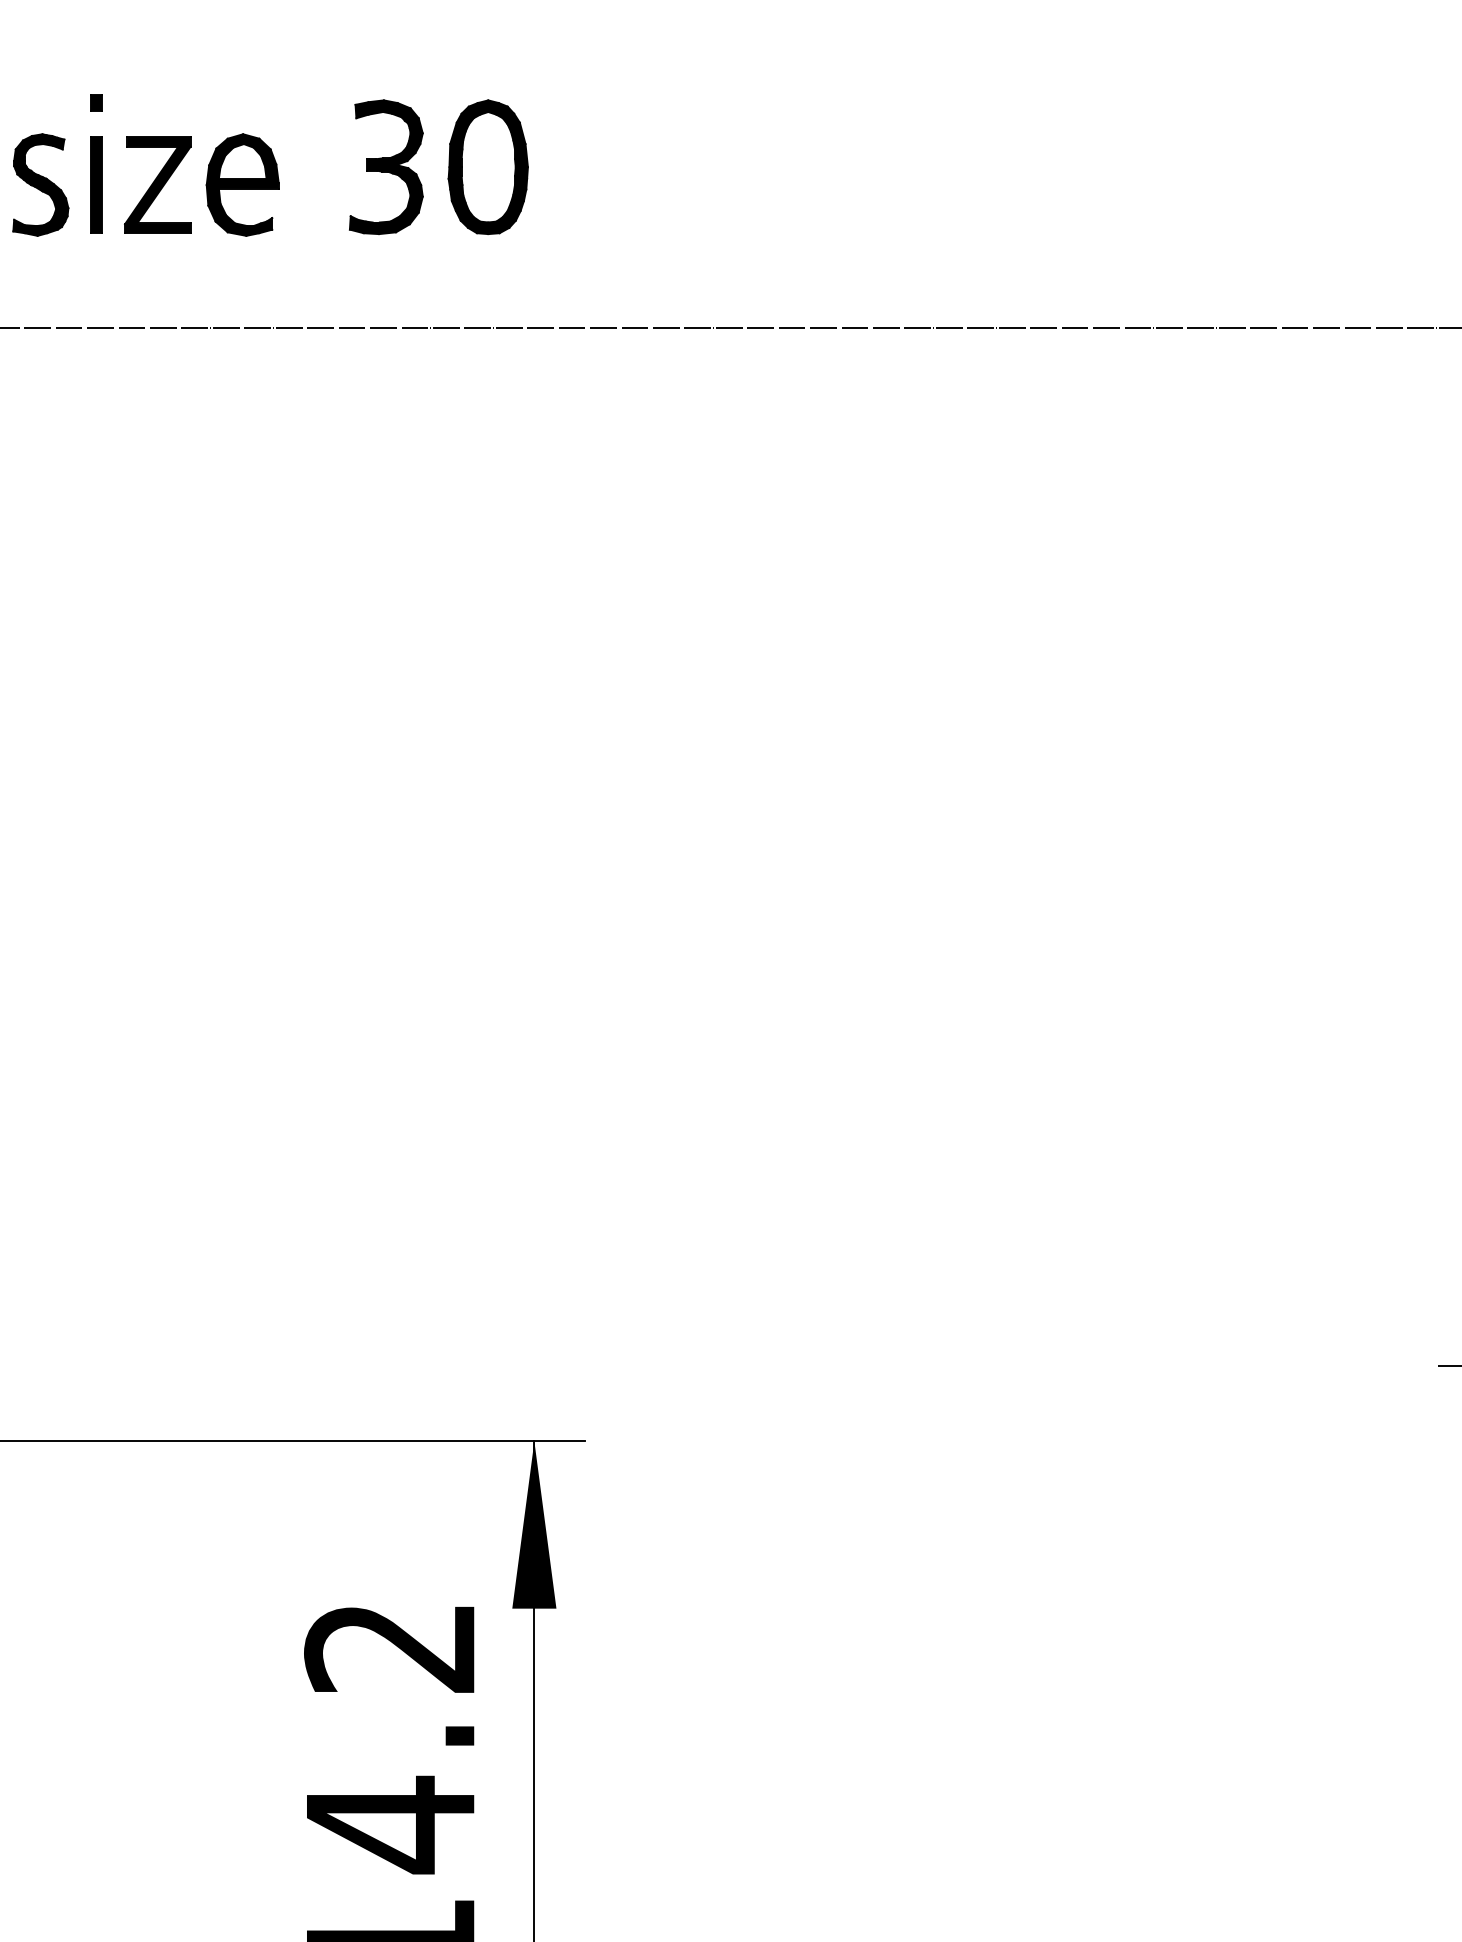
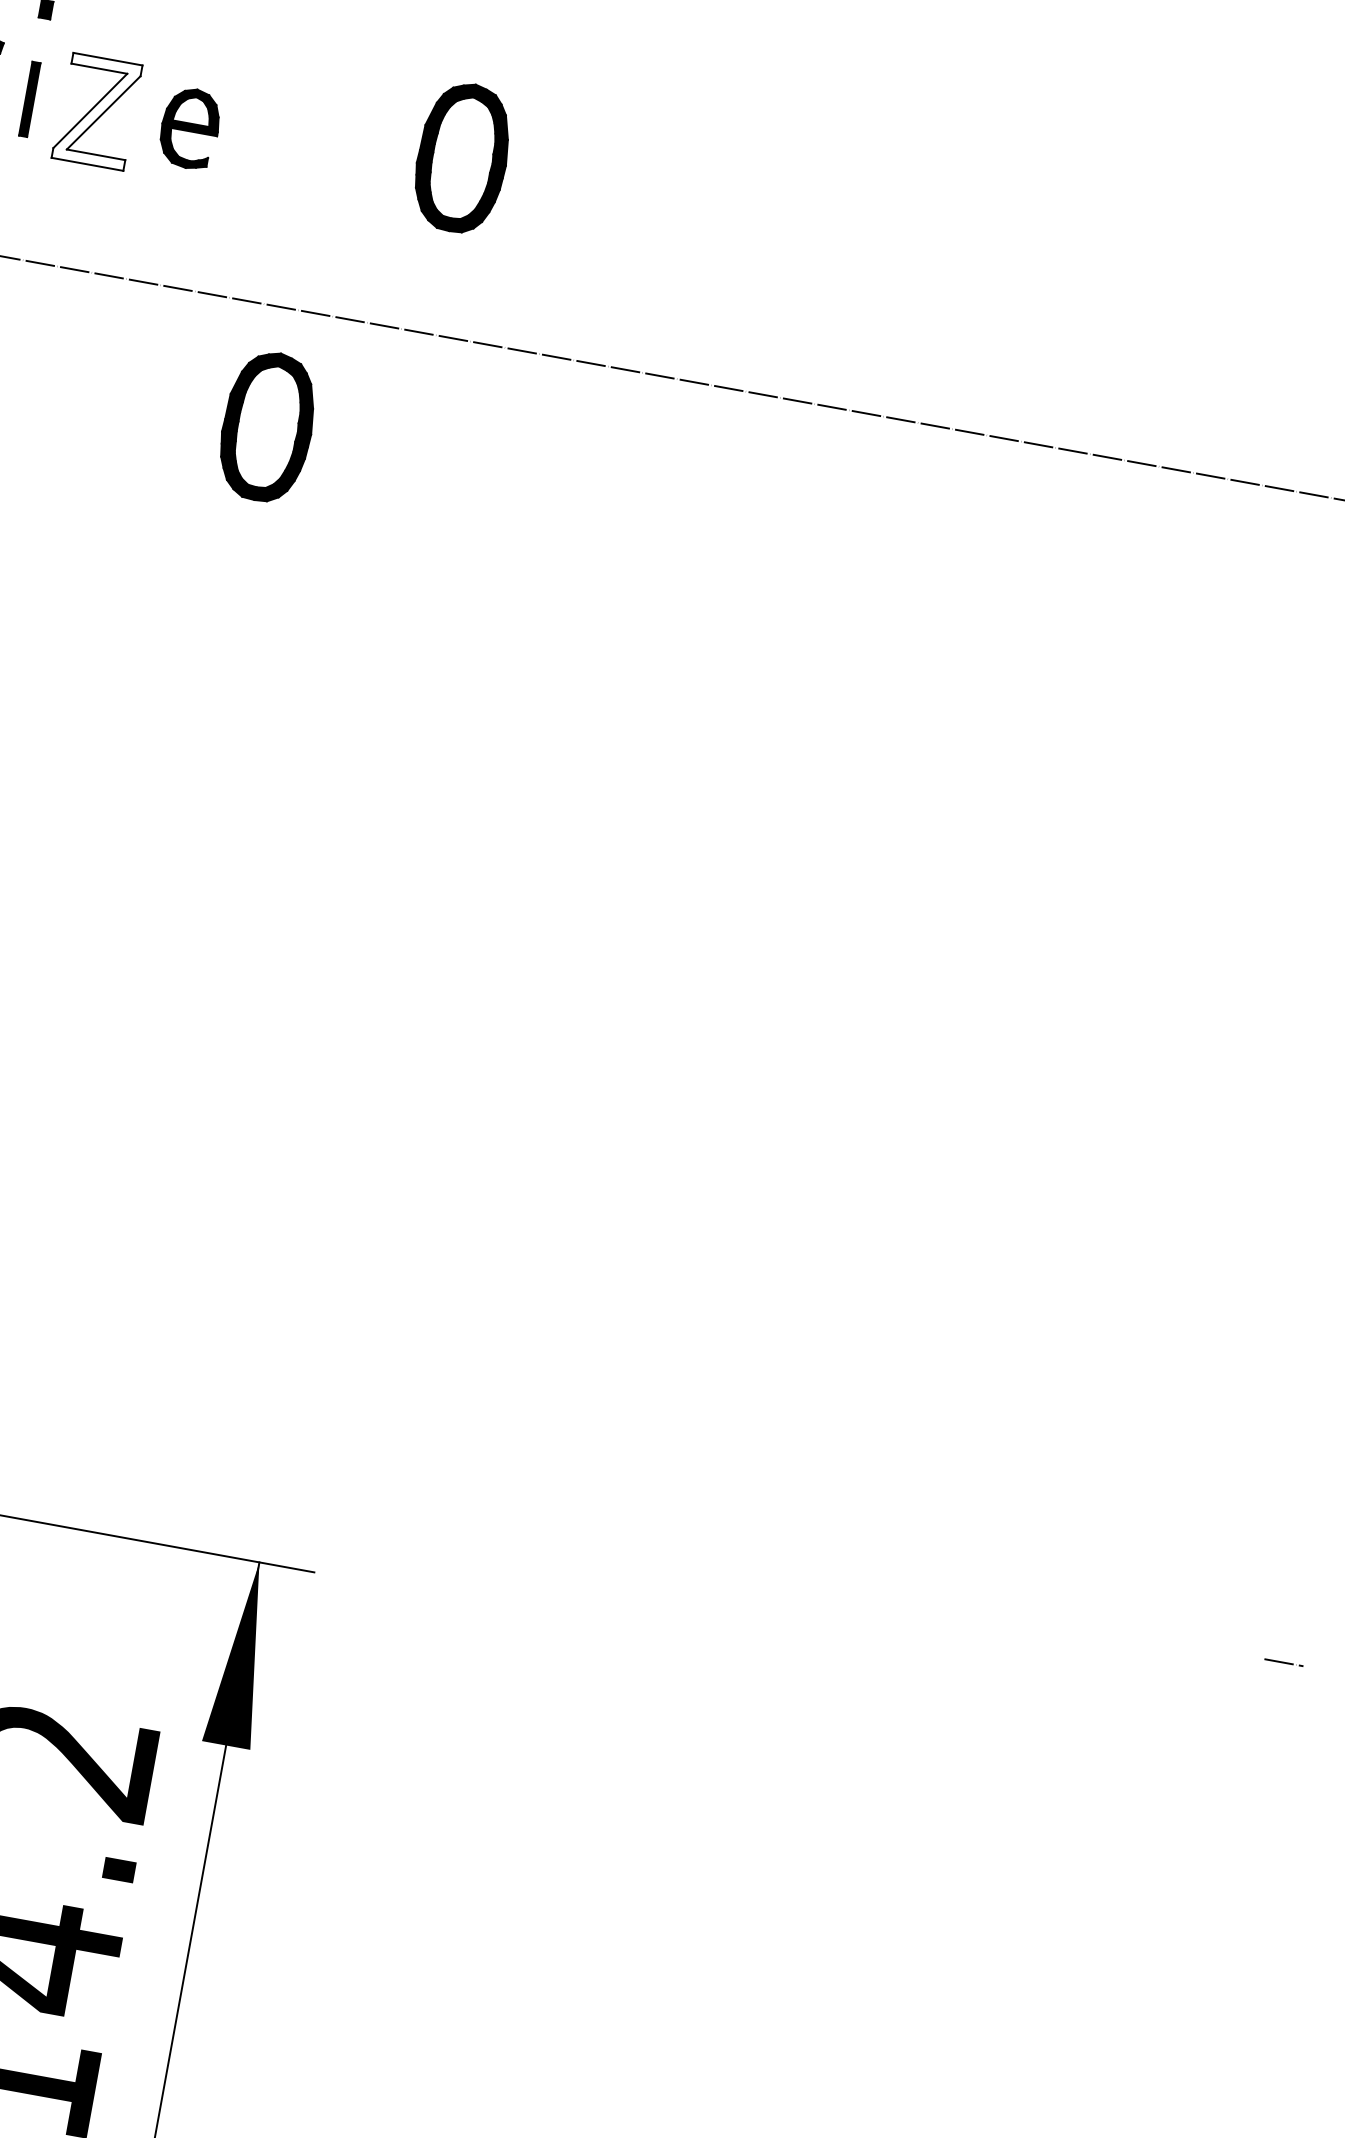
part: (386, 166) -> (351, 136), removed
part: (96, 184) -> (30, 98), size x0.7
fill: (157, 184) -> (96, 110), removed
part: (242, 184) -> (189, 127), size x0.7
part: (358, 435) -> (267, 425), added

